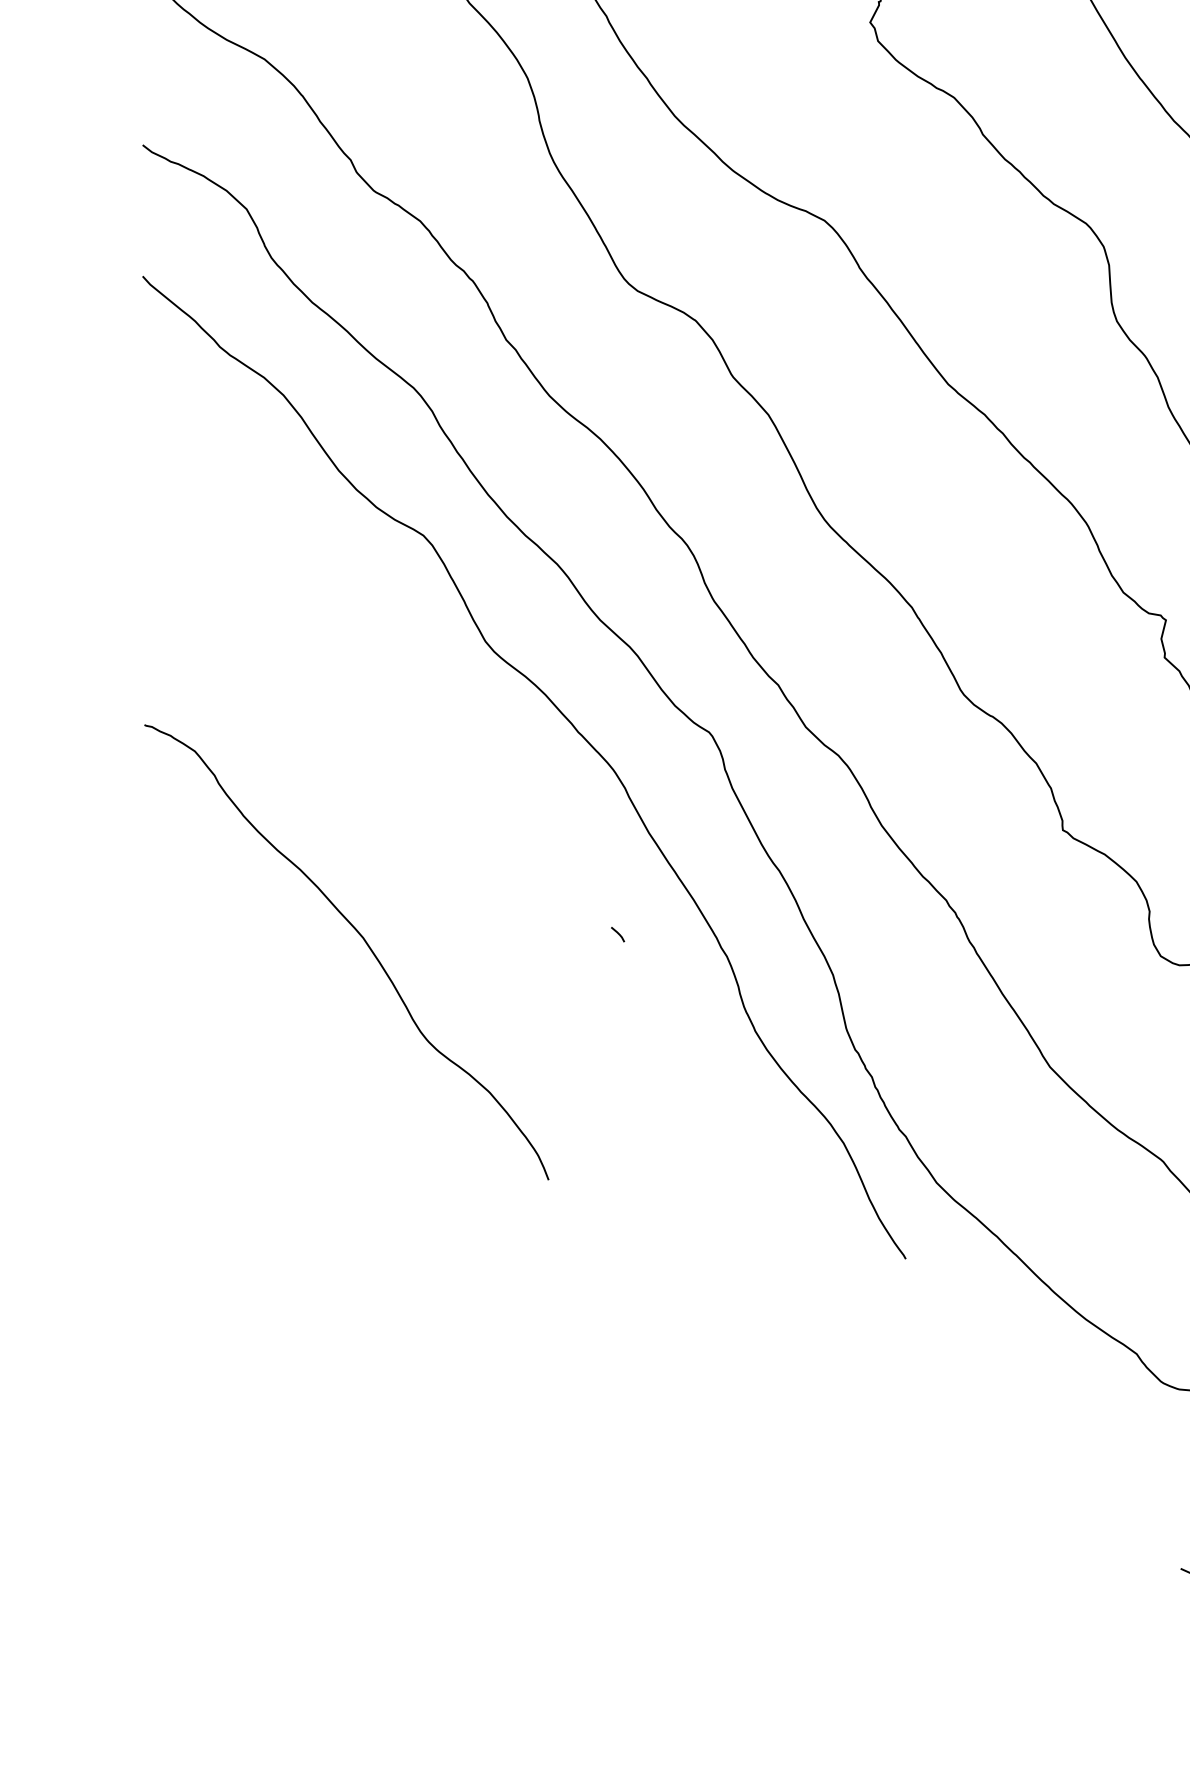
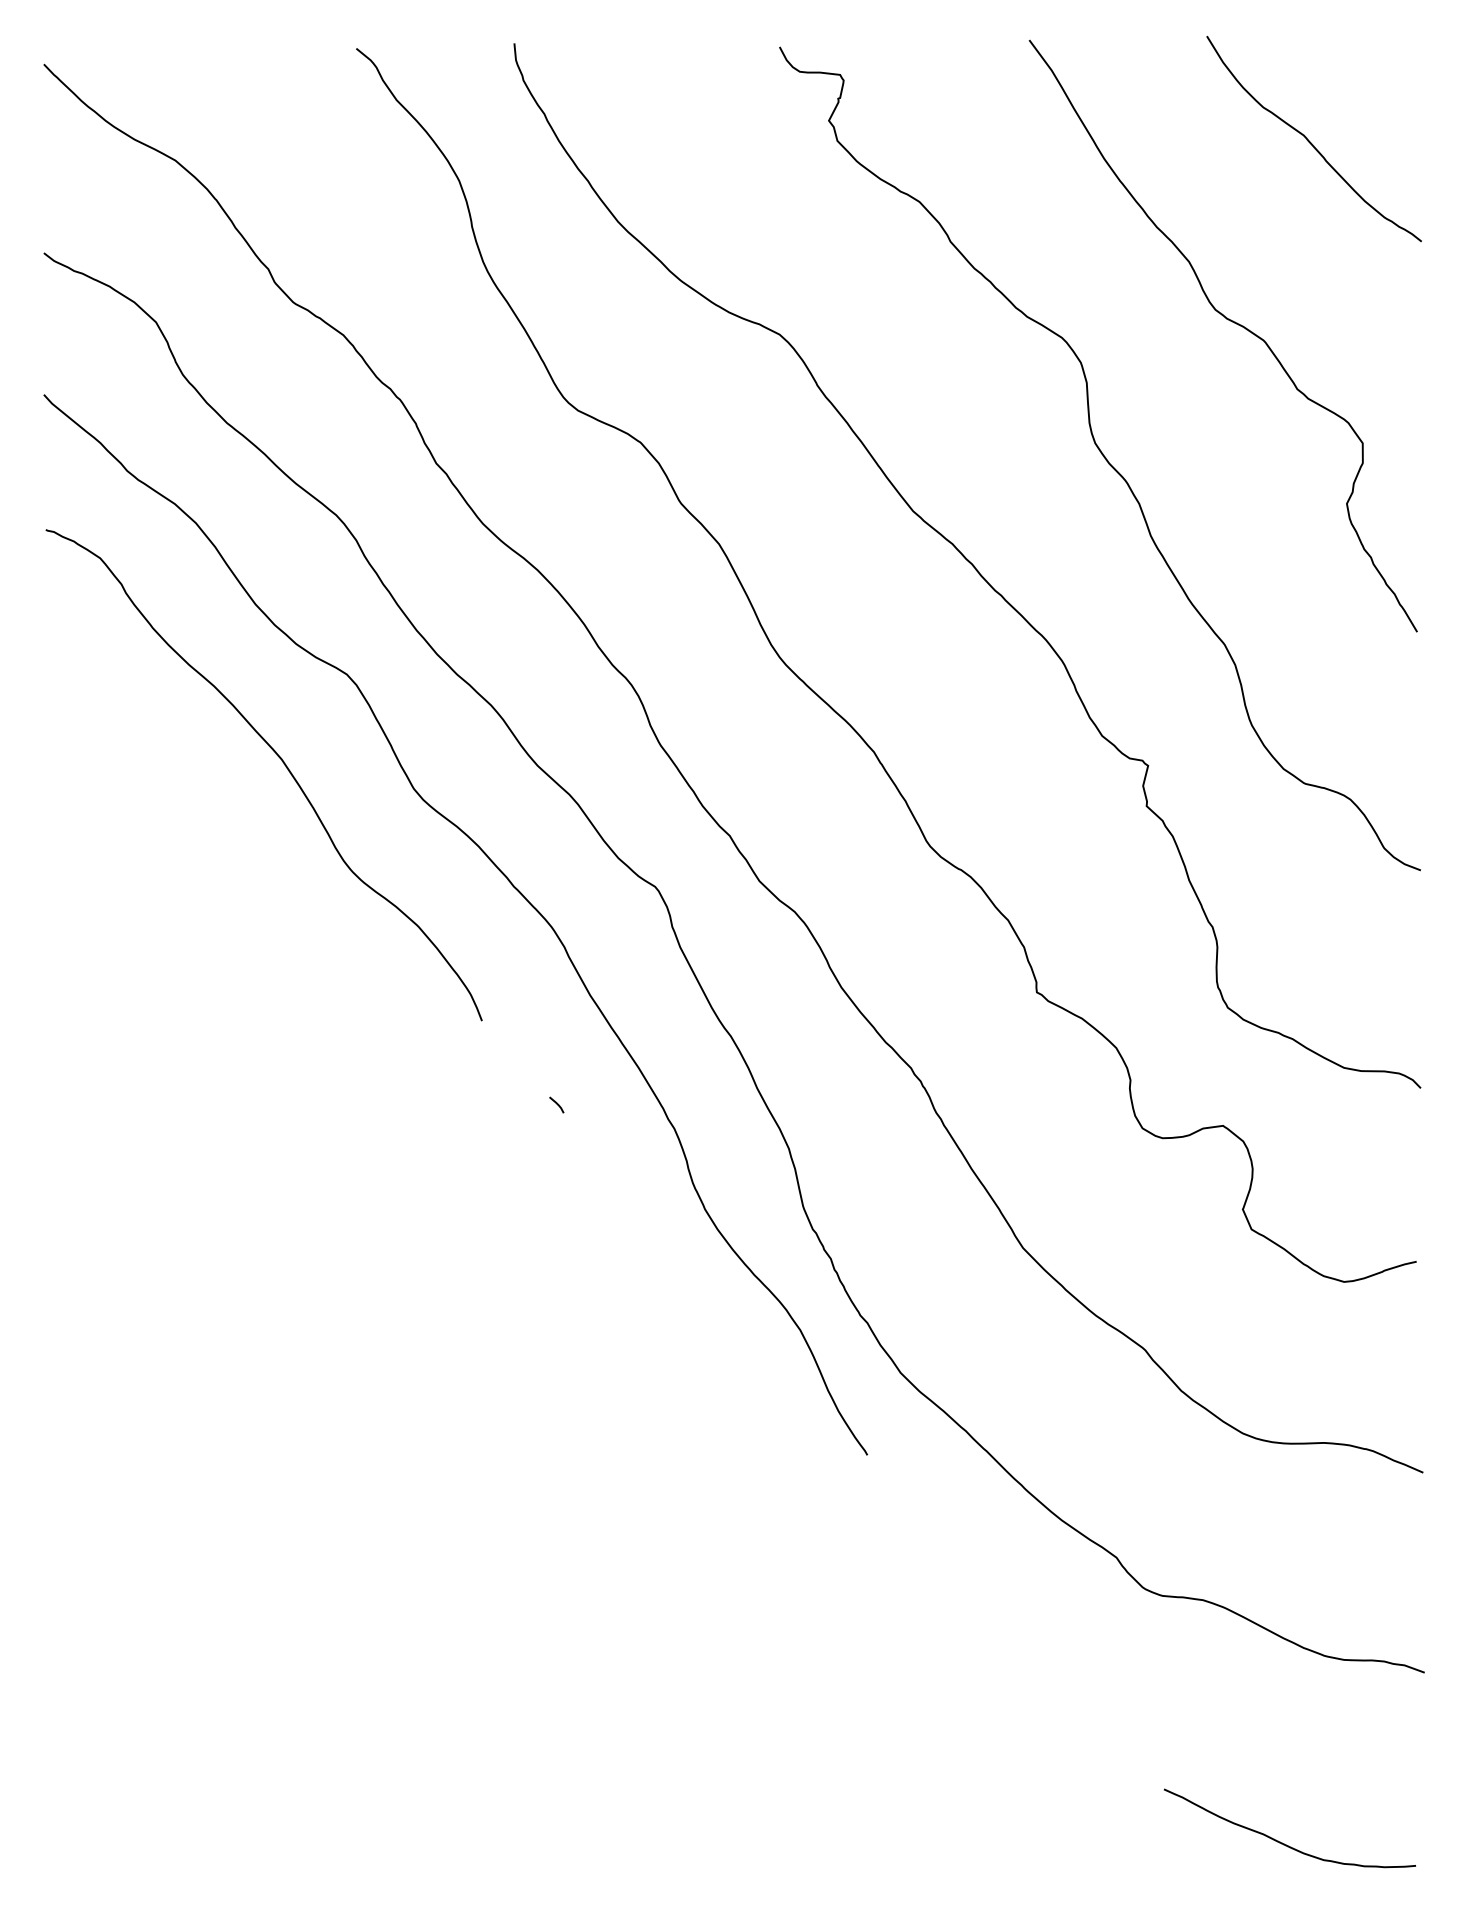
curve: (363, 940) -> (282, 762), moved

